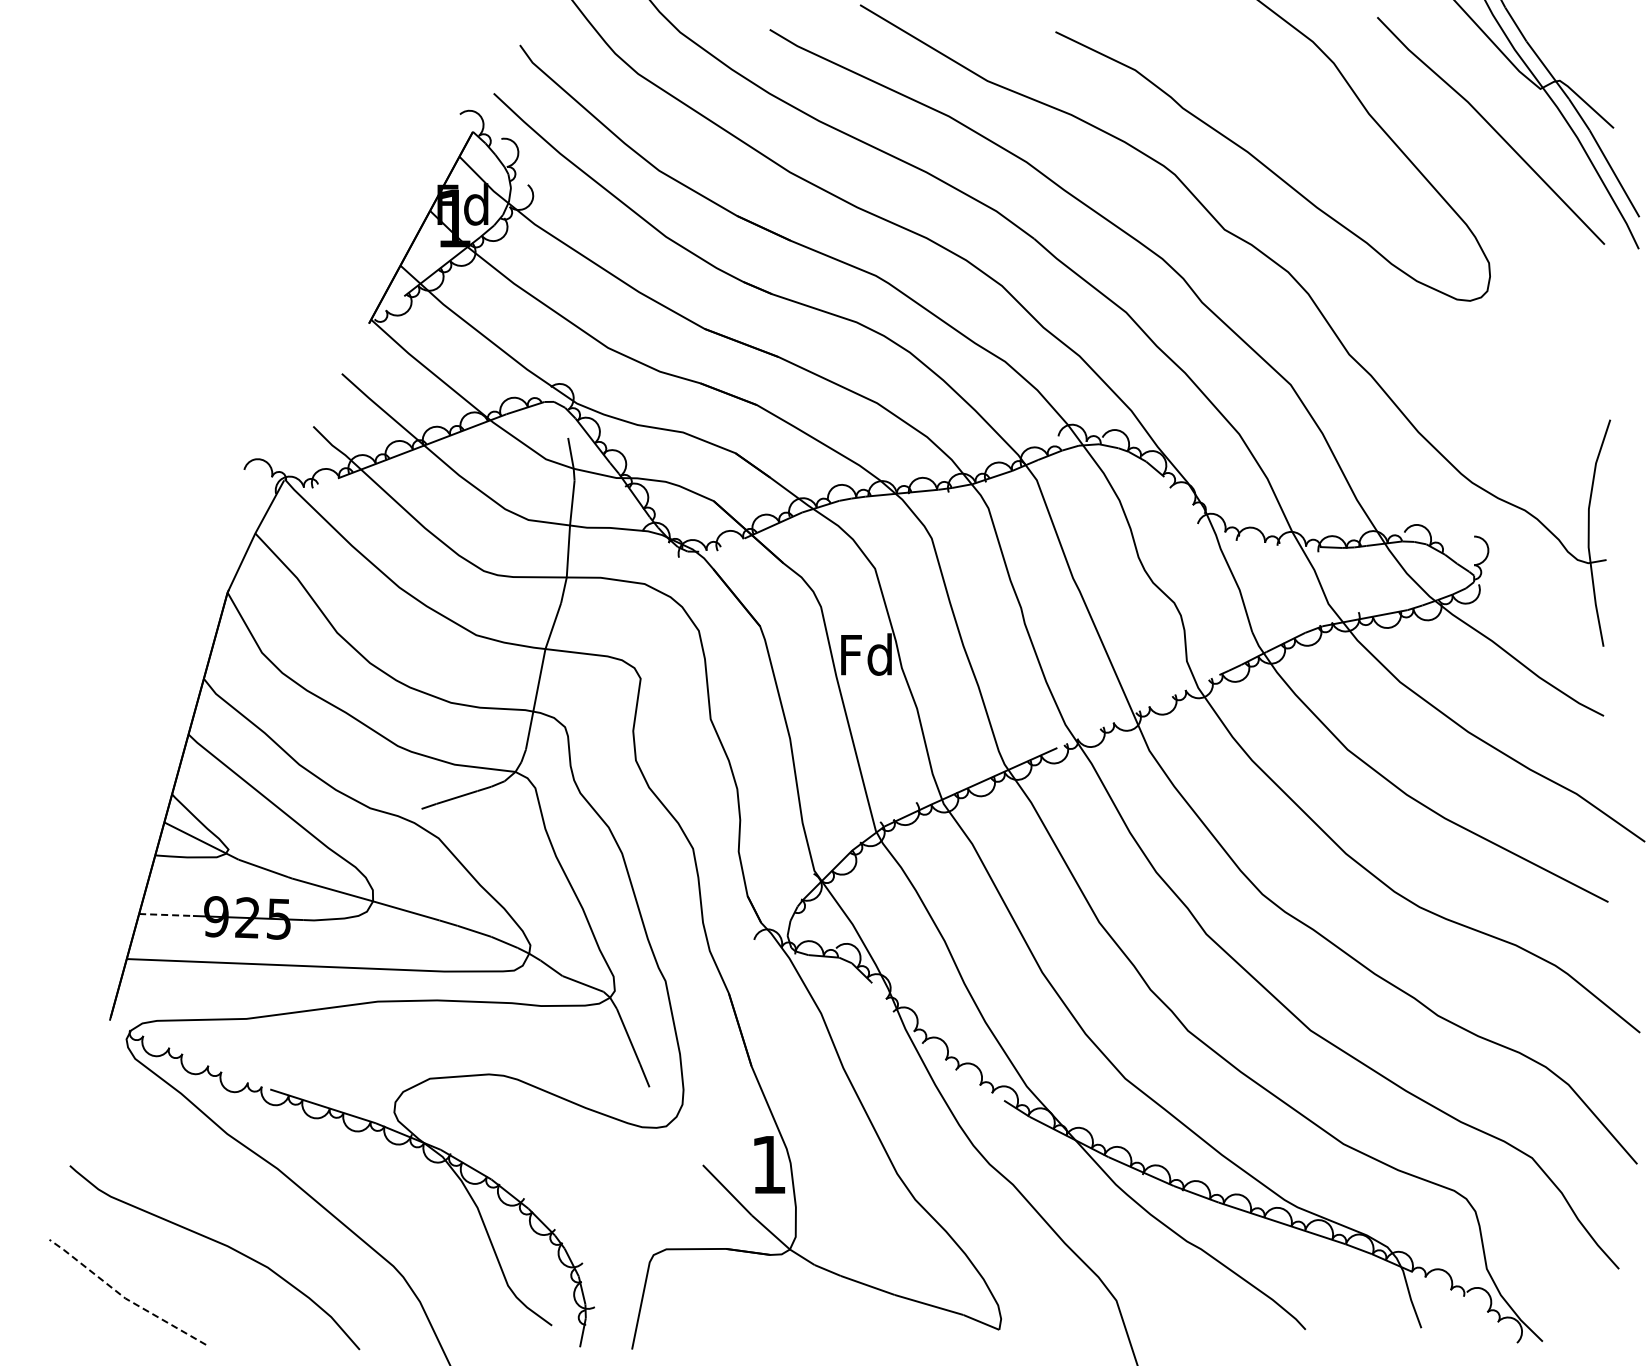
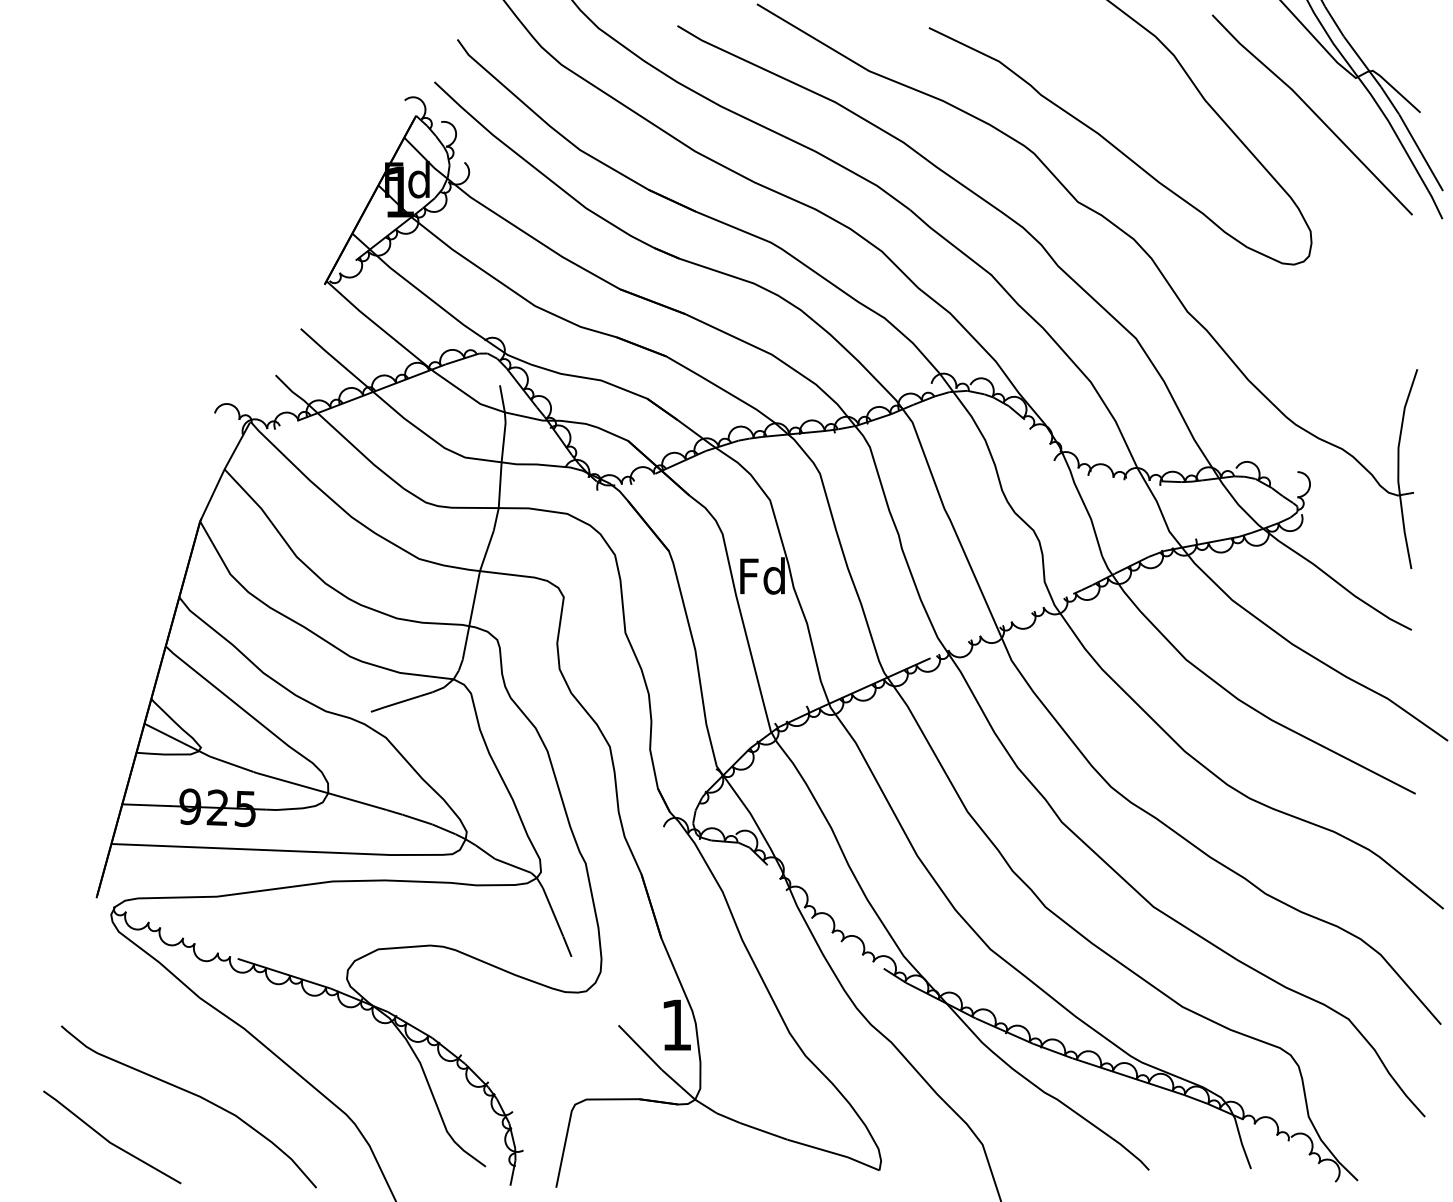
line: (166, 914) -> (146, 804), dashed -> solid
line: (123, 1297) -> (108, 1141), dashed -> solid

